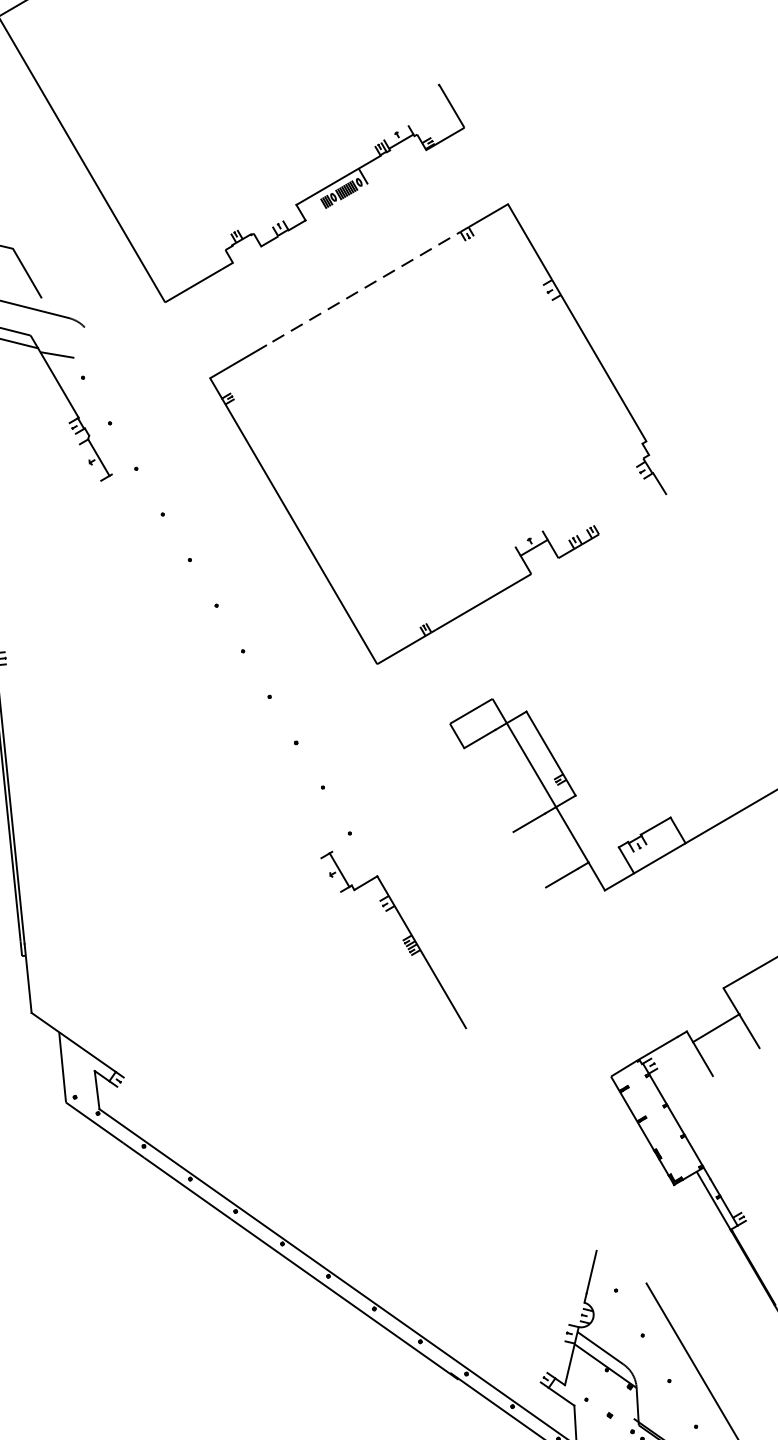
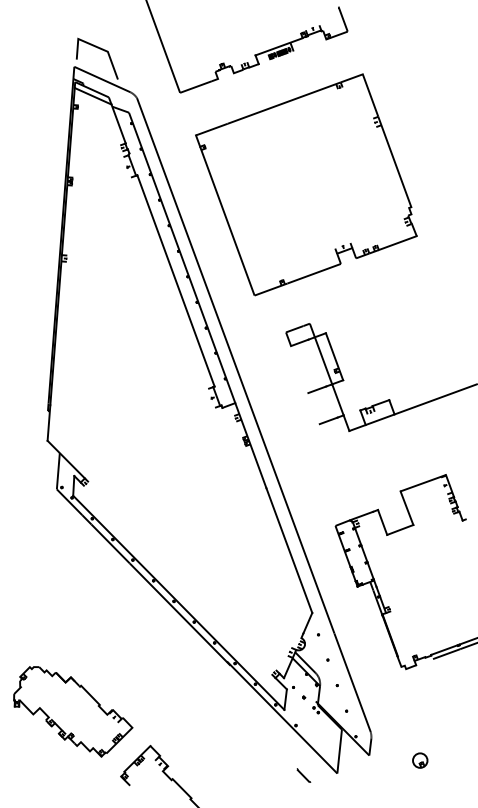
line: (367, 284) -> (284, 102), dashed -> solid
line: (632, 515) -> (397, 243), added
line: (226, 616) -> (182, 257), added
line: (220, 662) -> (175, 280), added
line: (364, 804) -> (235, 365), added
line: (716, 1027) -> (400, 529), moved
line: (531, 1139) -> (289, 550), added

